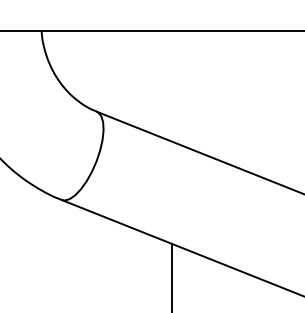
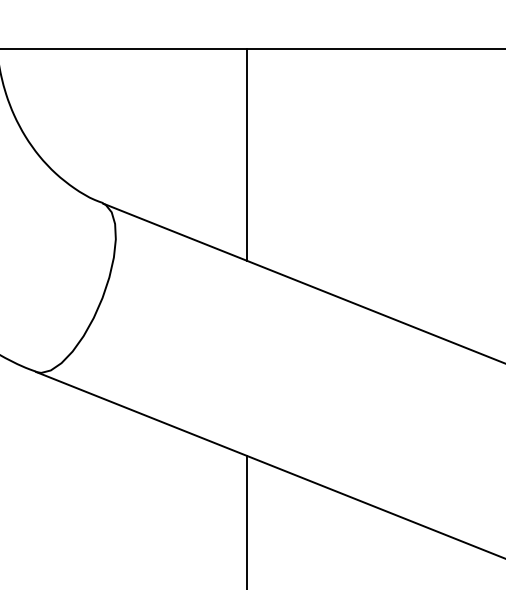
line: (172, 85) -> (247, 153), added

